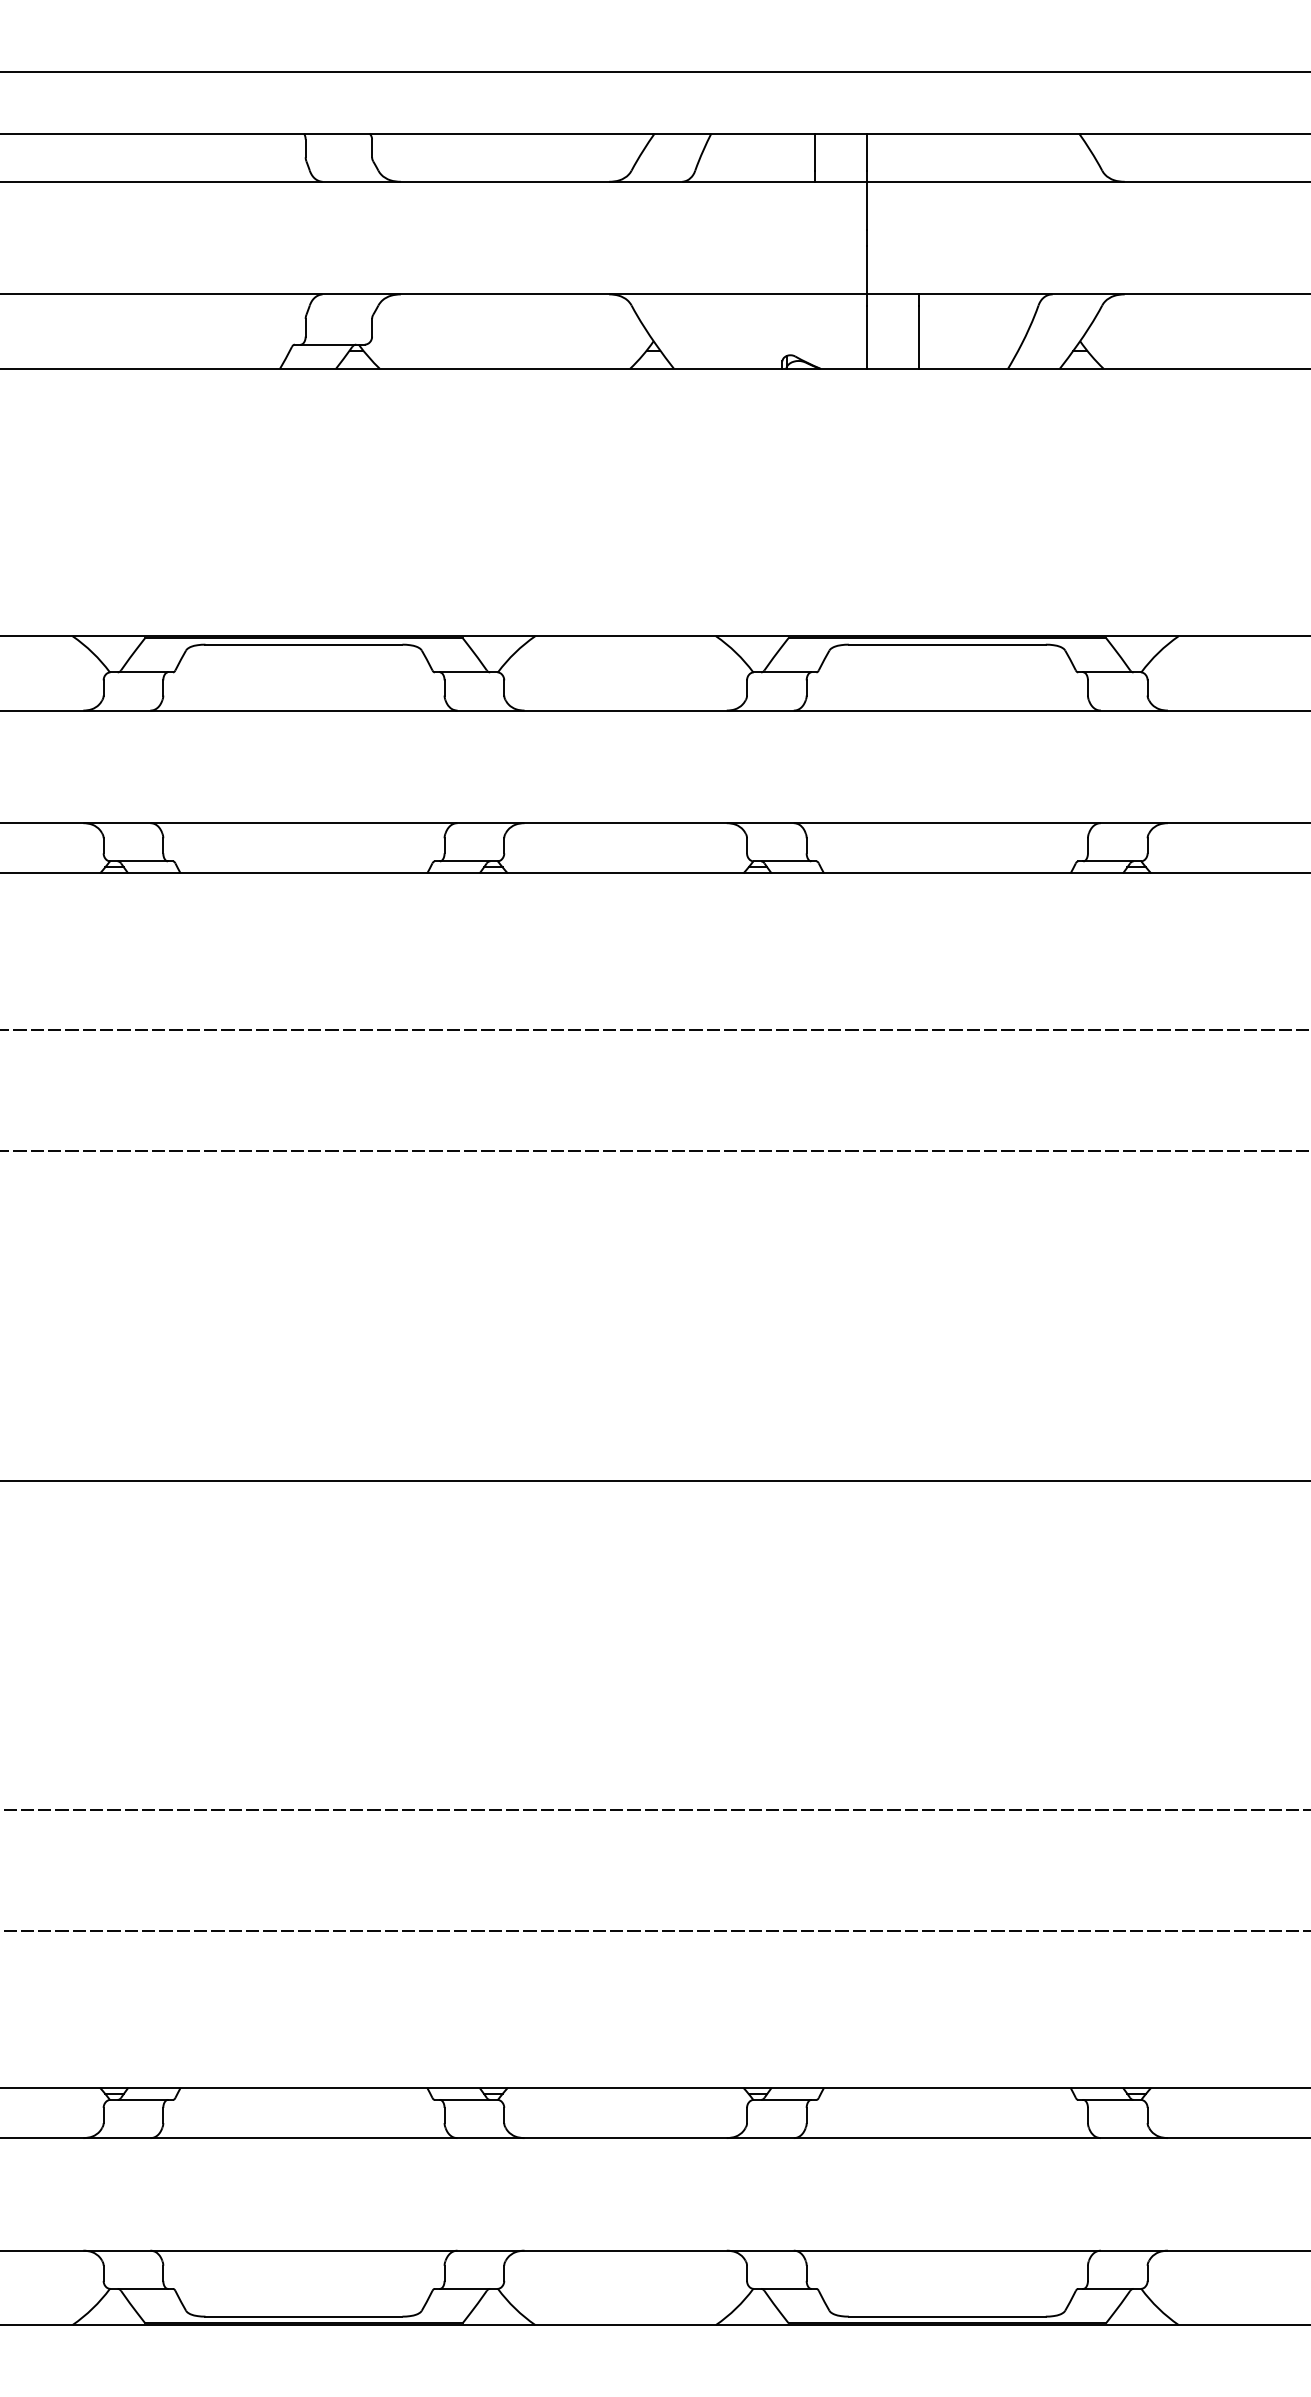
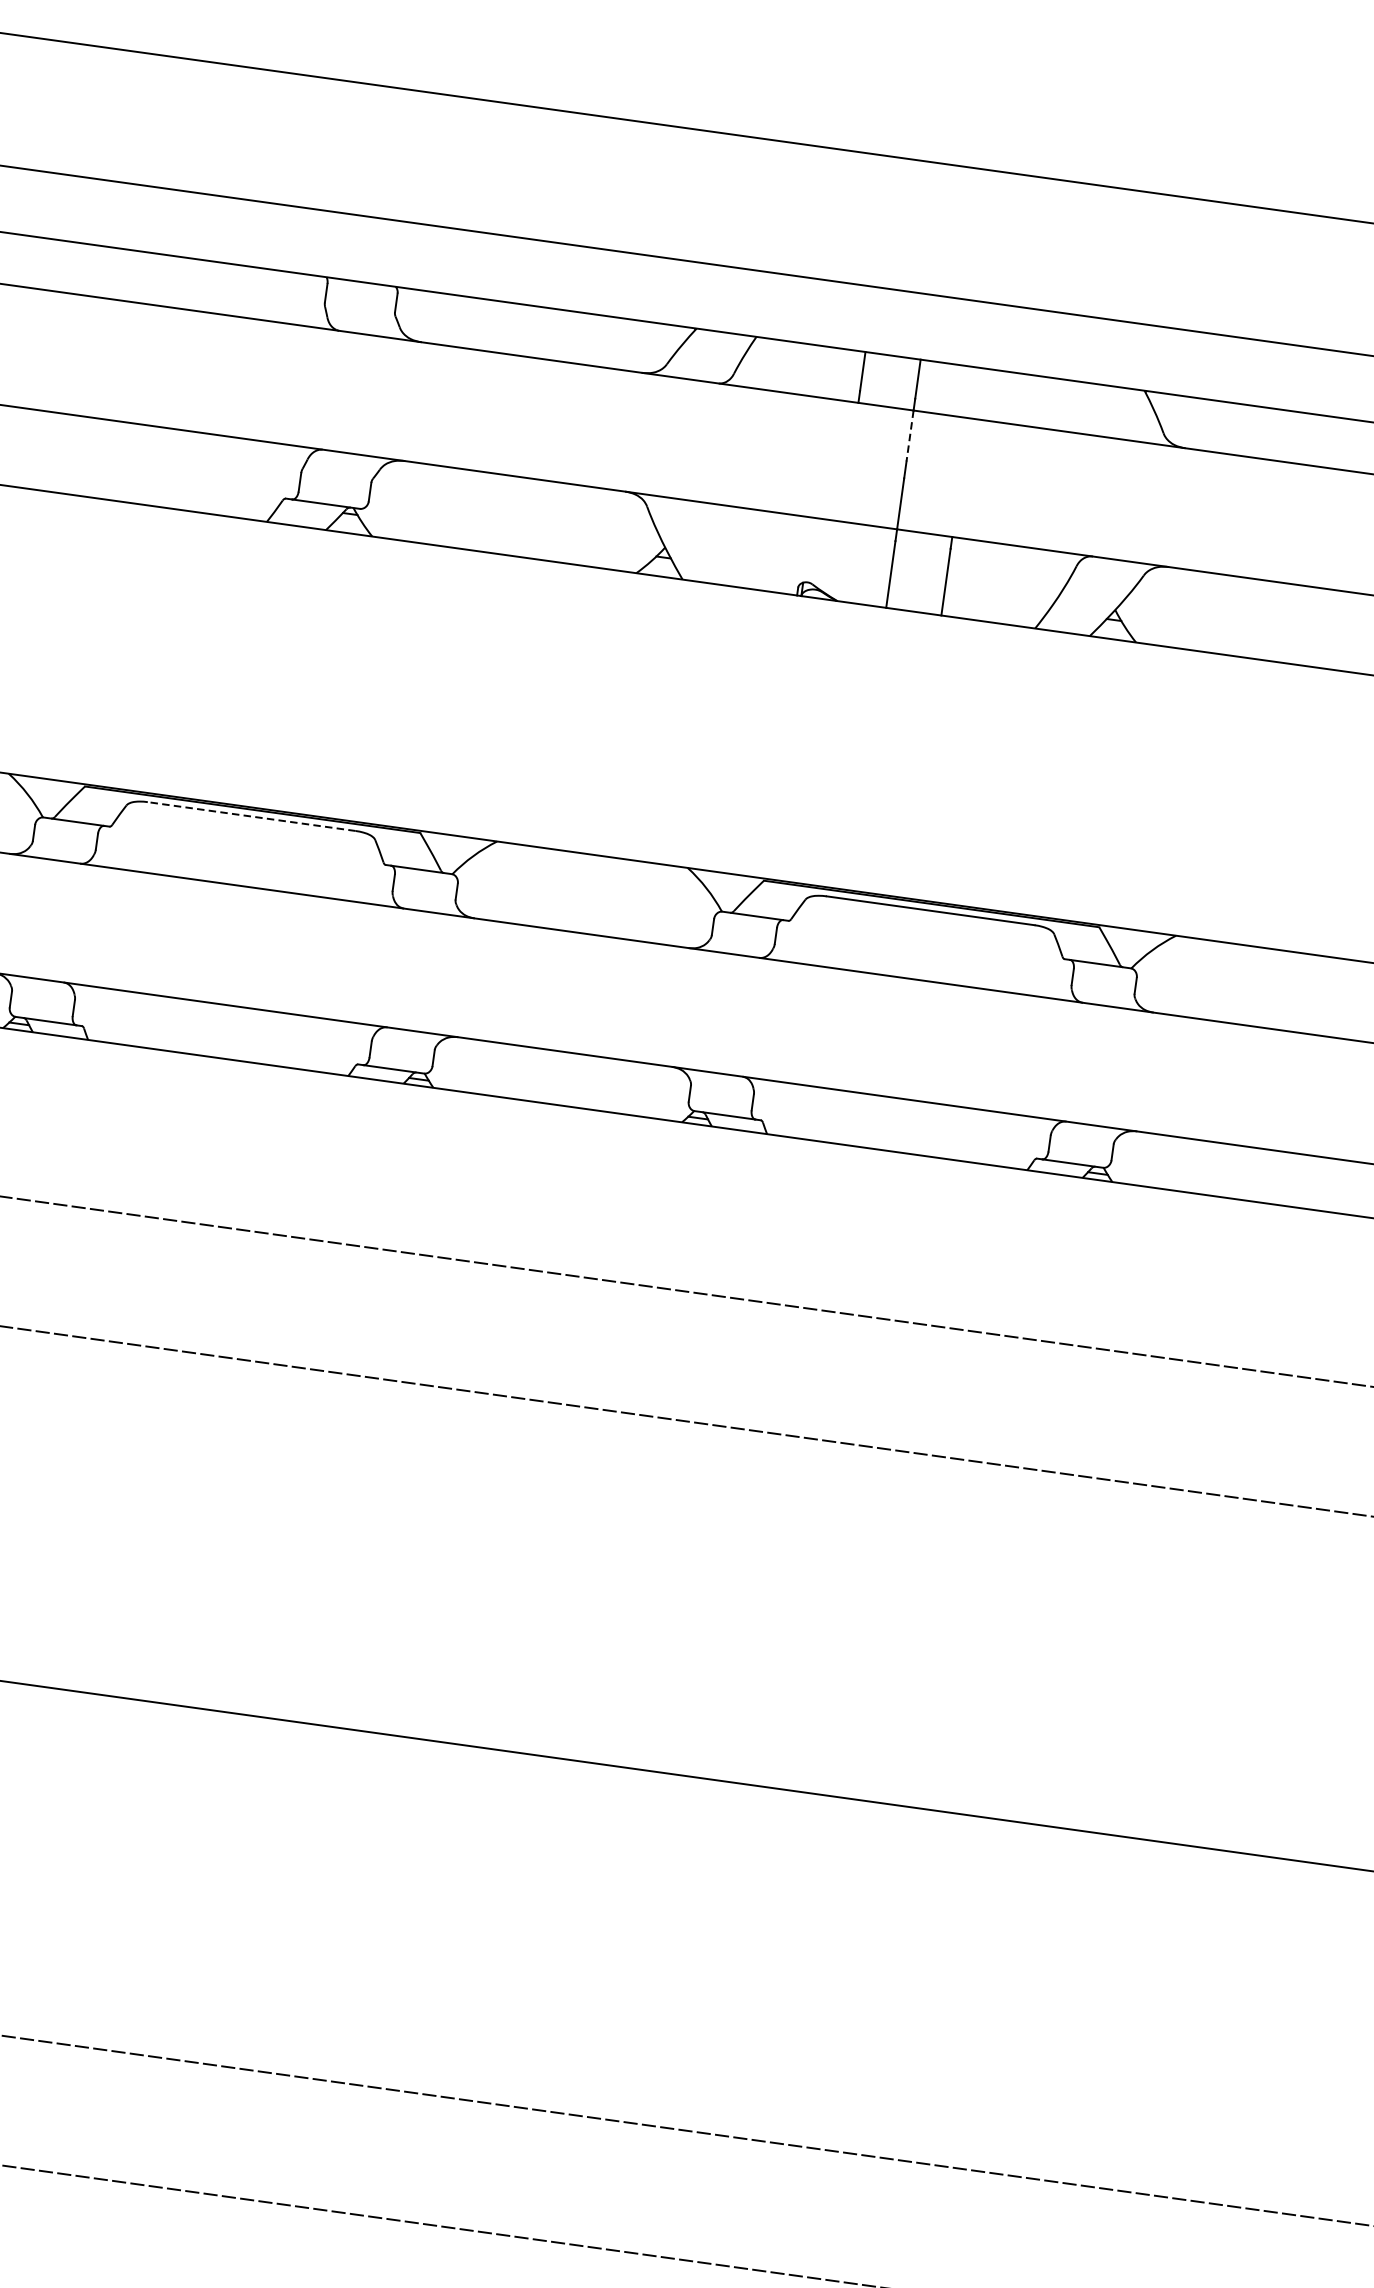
line: (866, 206) -> (909, 436), solid -> dashed
line: (303, 644) -> (251, 816), solid -> dashed

